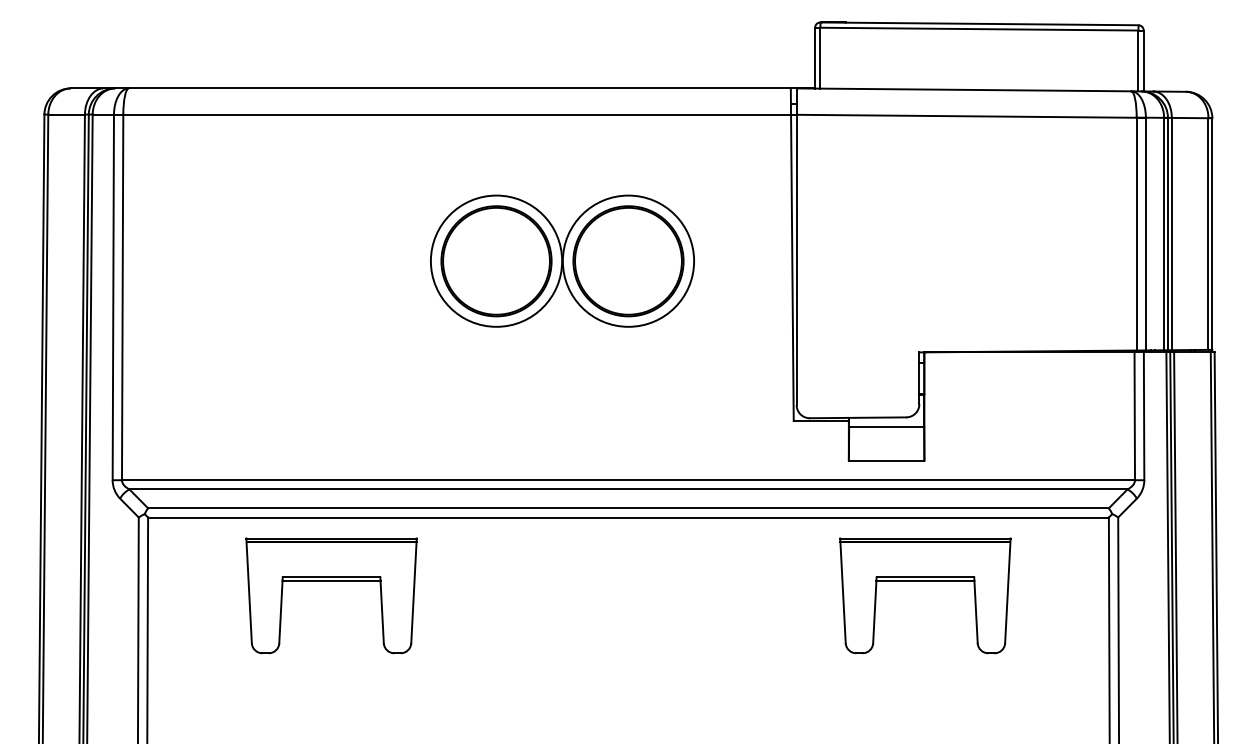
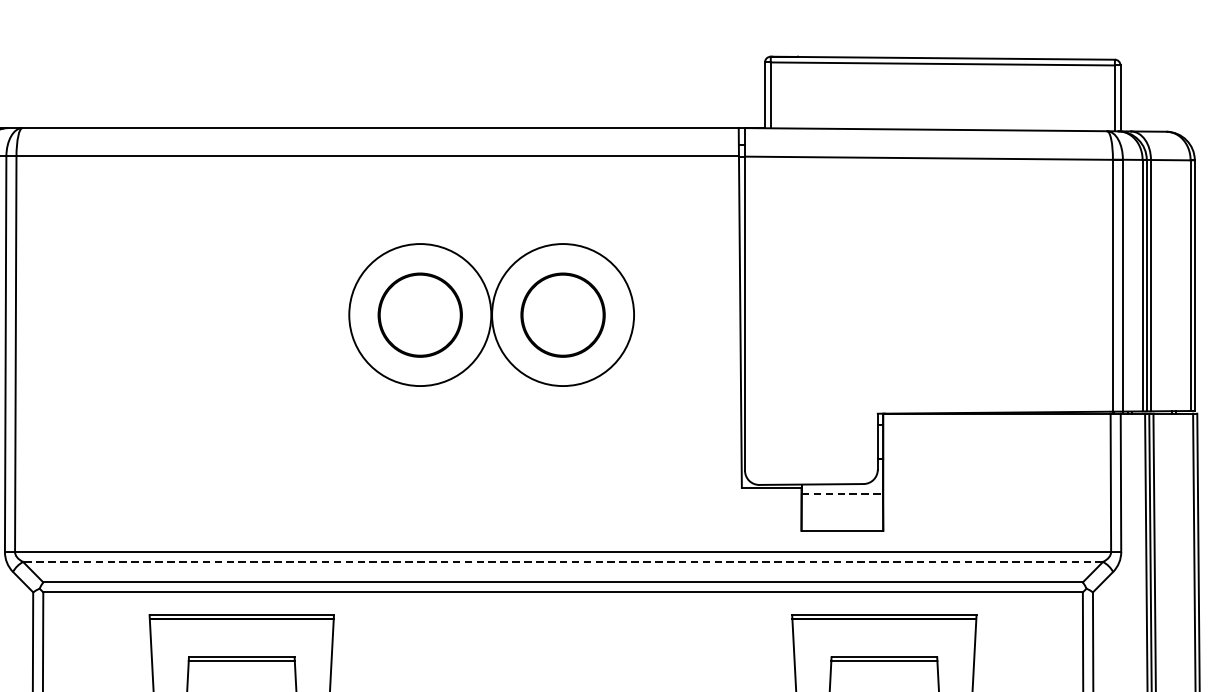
part: (496, 261) -> (420, 315), size x0.7
part: (628, 261) -> (563, 315), size x0.7
line: (887, 426) -> (843, 493), solid -> dashed
line: (628, 489) -> (563, 562), solid -> dashed

